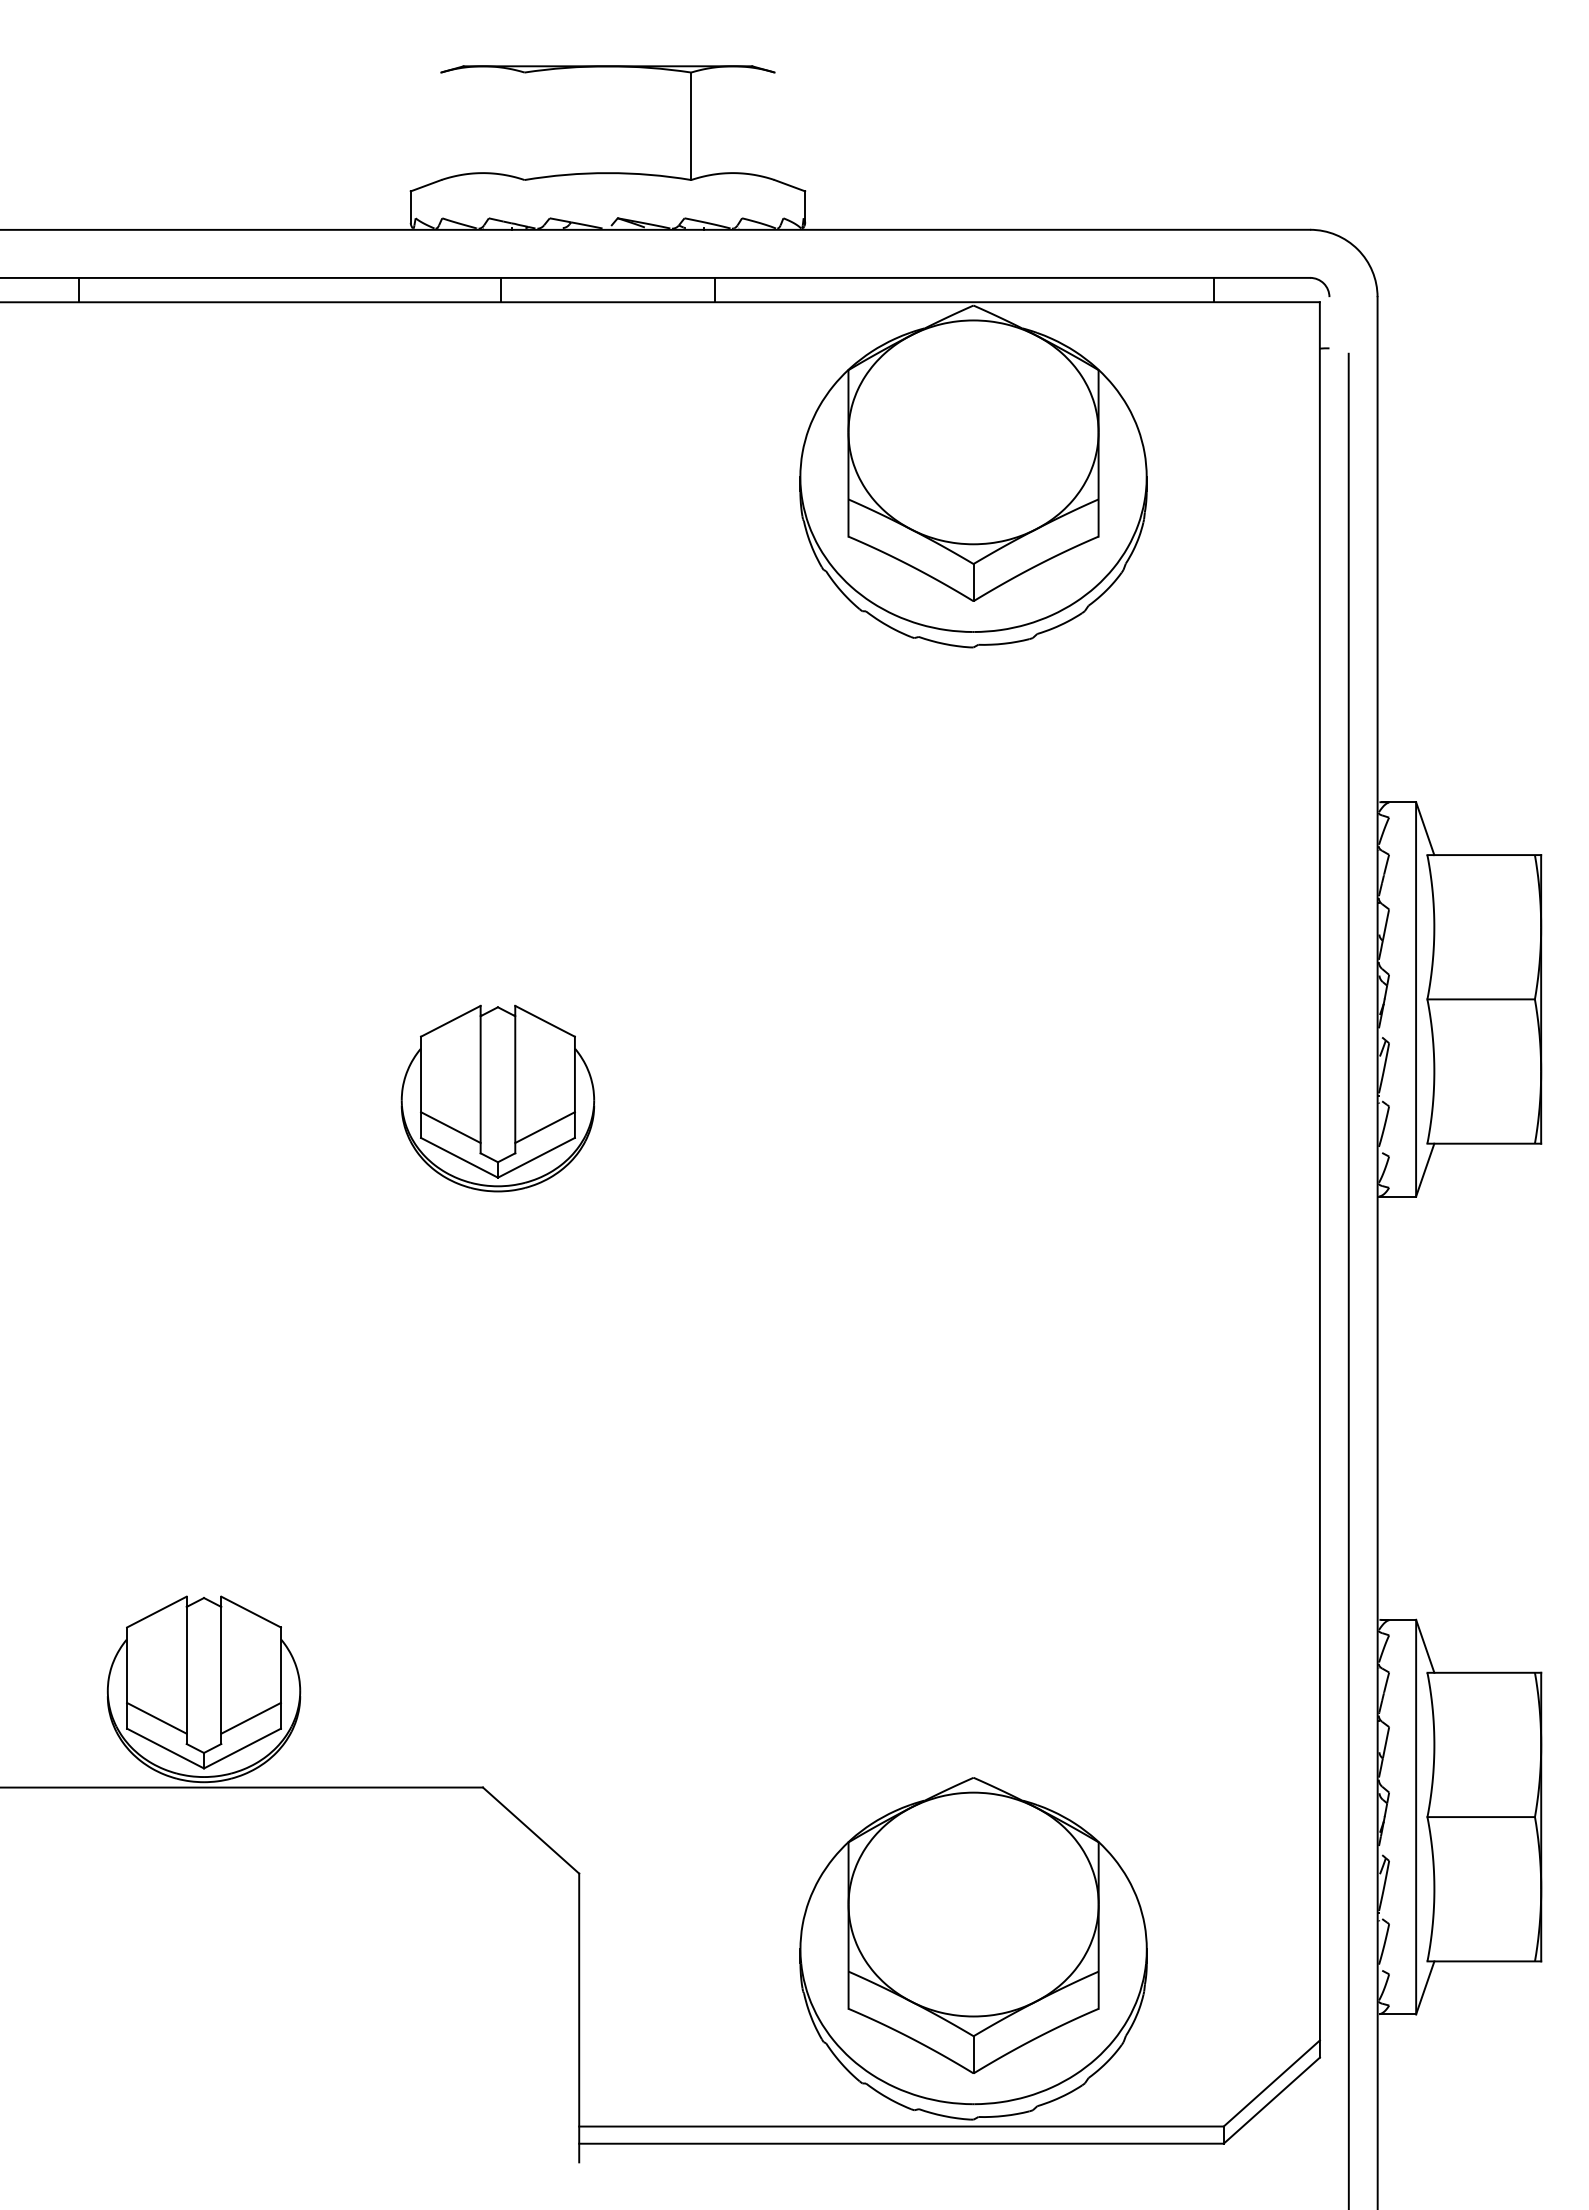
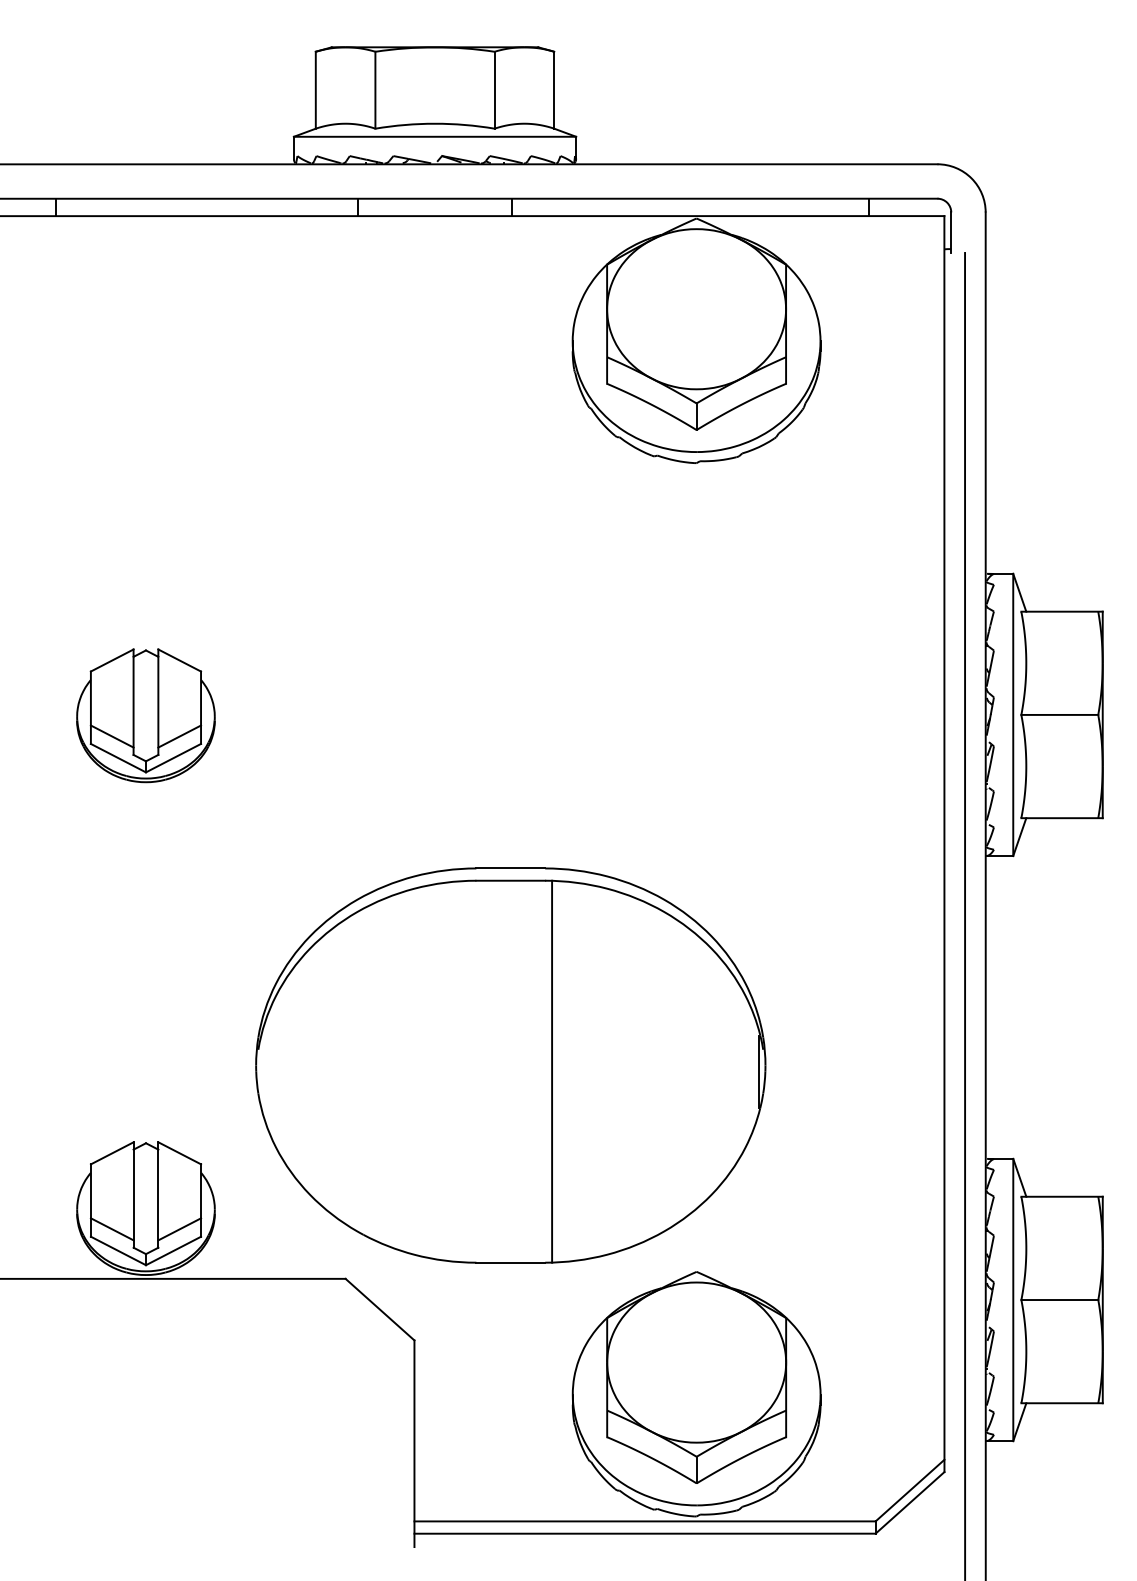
line: (441, 126) -> (315, 90), added
line: (524, 126) -> (375, 90), added
line: (774, 126) -> (554, 90), added
line: (607, 191) -> (434, 136), added
line: (1329, 325) -> (951, 232), added
part: (497, 1098) -> (145, 715), moved
part: (713, 1489) -> (510, 1065), added

